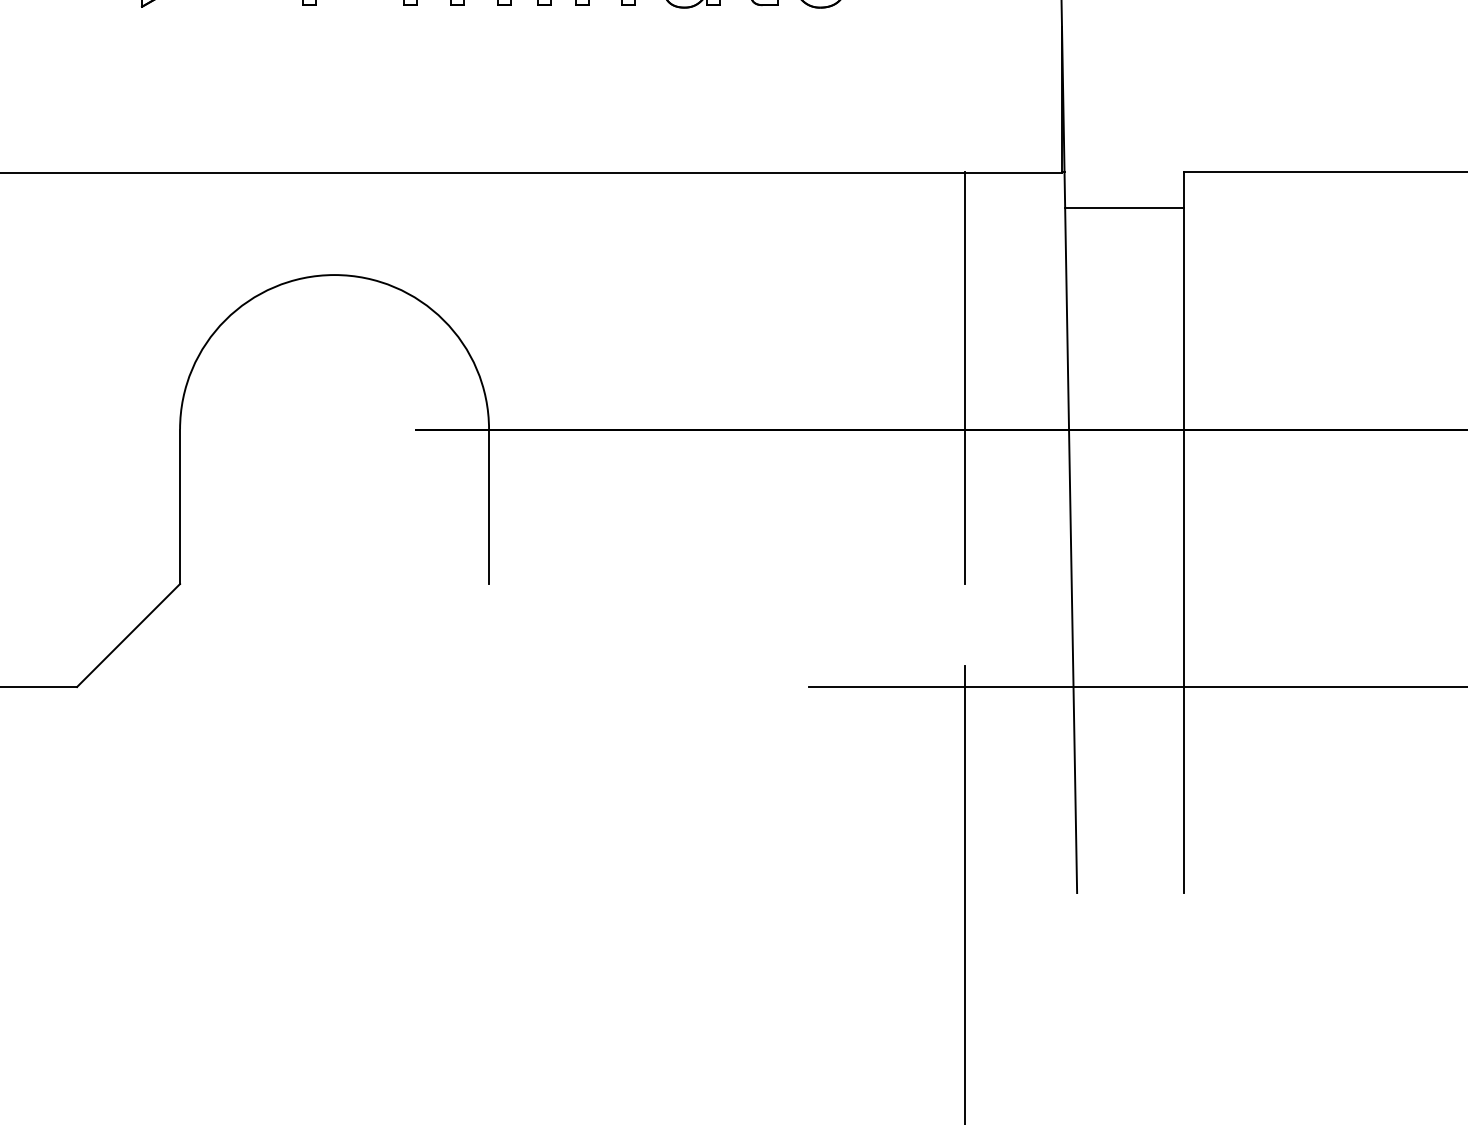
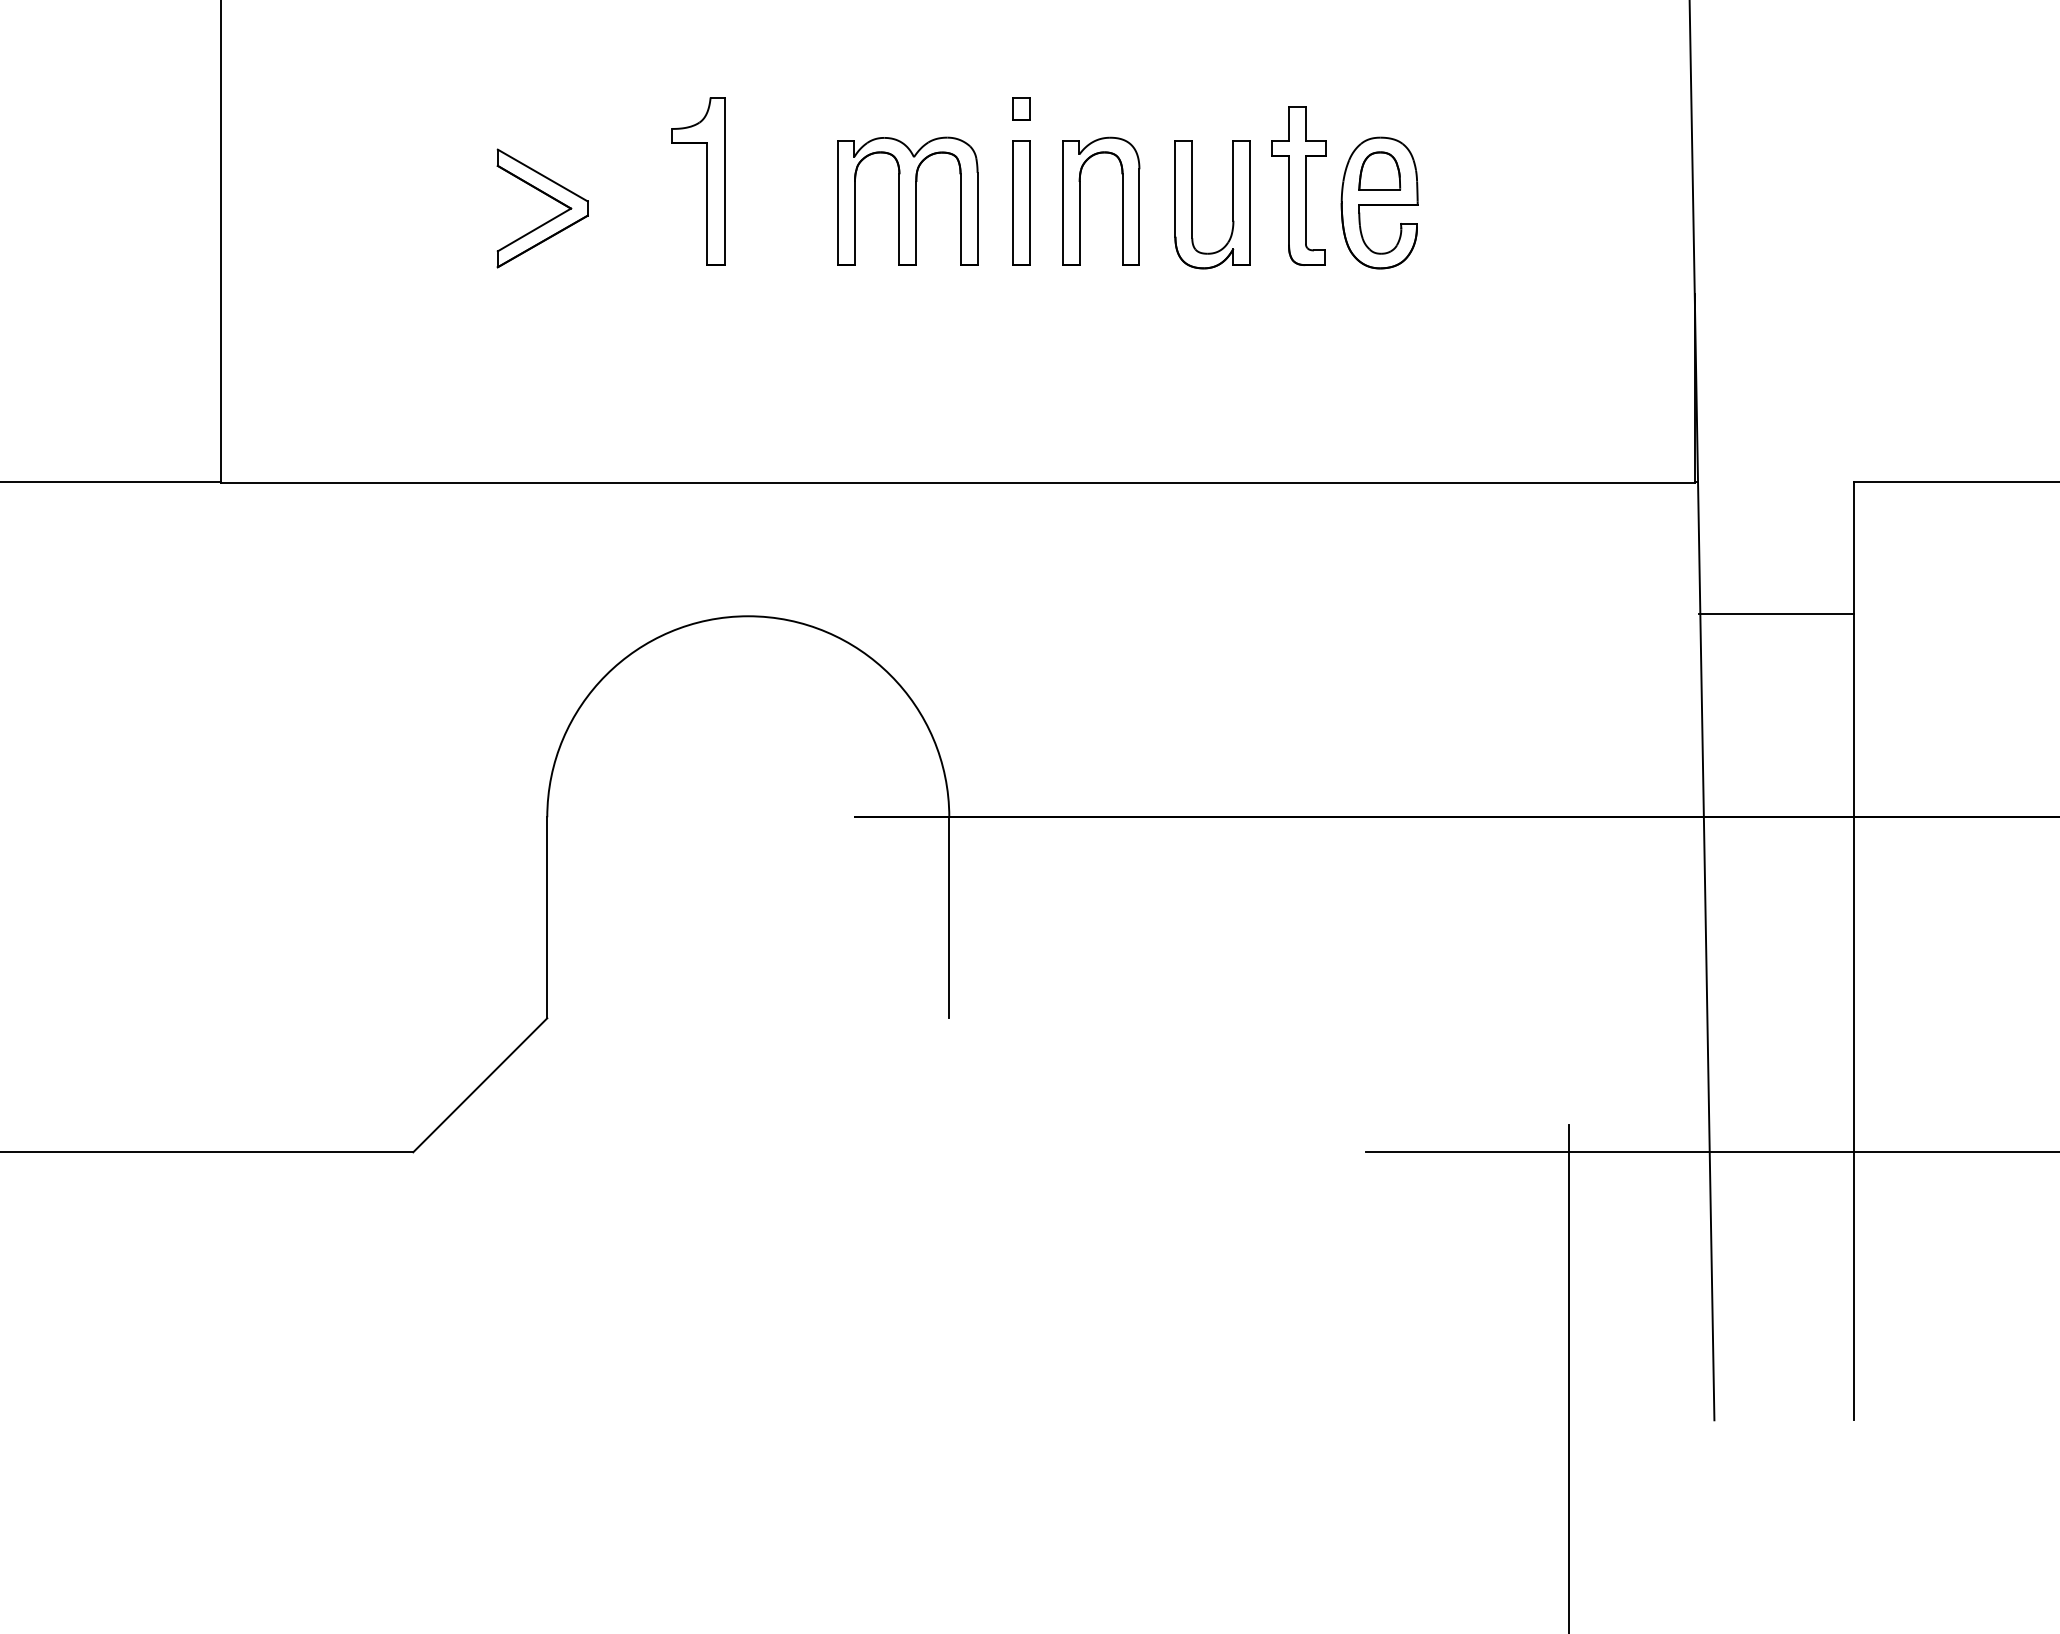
line: (1124, 207) -> (1775, 613), moved
line: (965, 378) -> (1569, 750), removed

